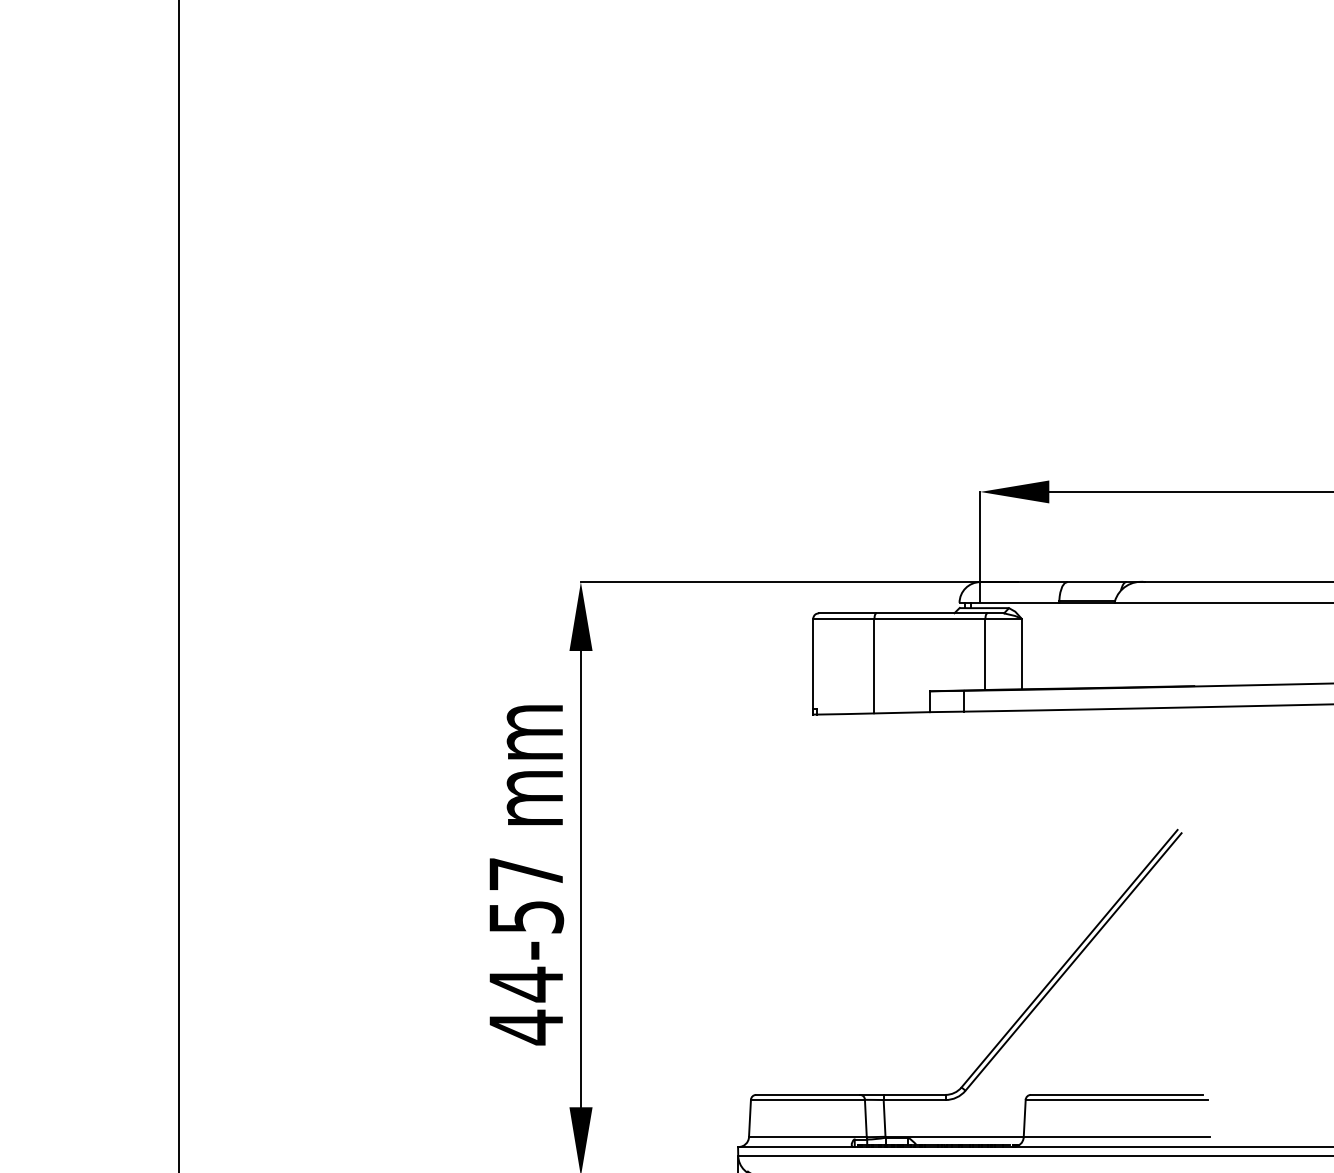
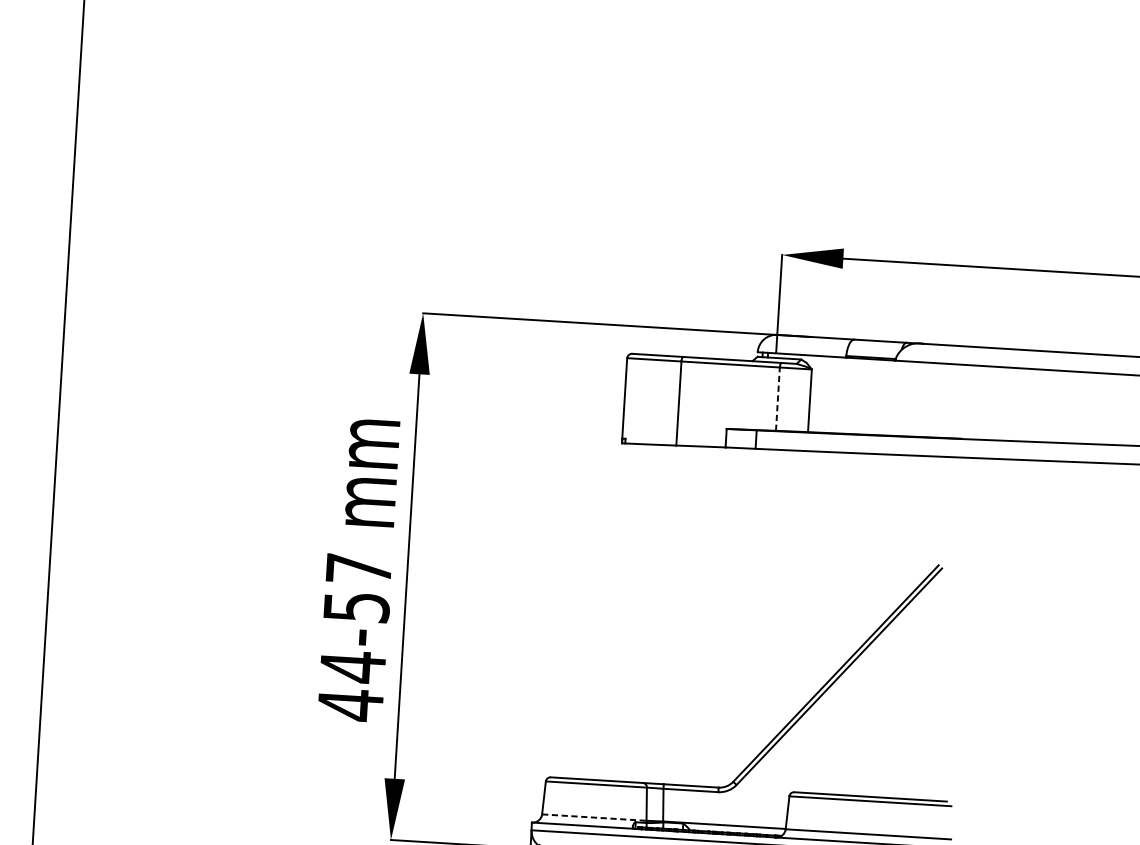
line: (985, 654) -> (777, 399), solid -> dashed
line: (807, 1137) -> (593, 817), solid -> dashed

